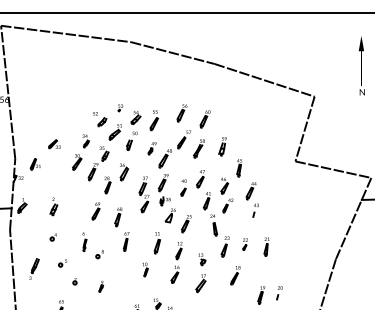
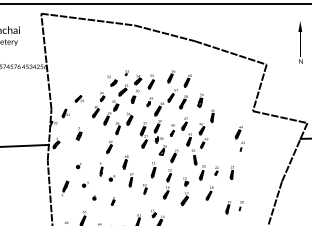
part: (251, 199) -> (239, 138), moved
part: (52, 206) -> (78, 133), moved
part: (121, 229) -> (127, 171), moved

